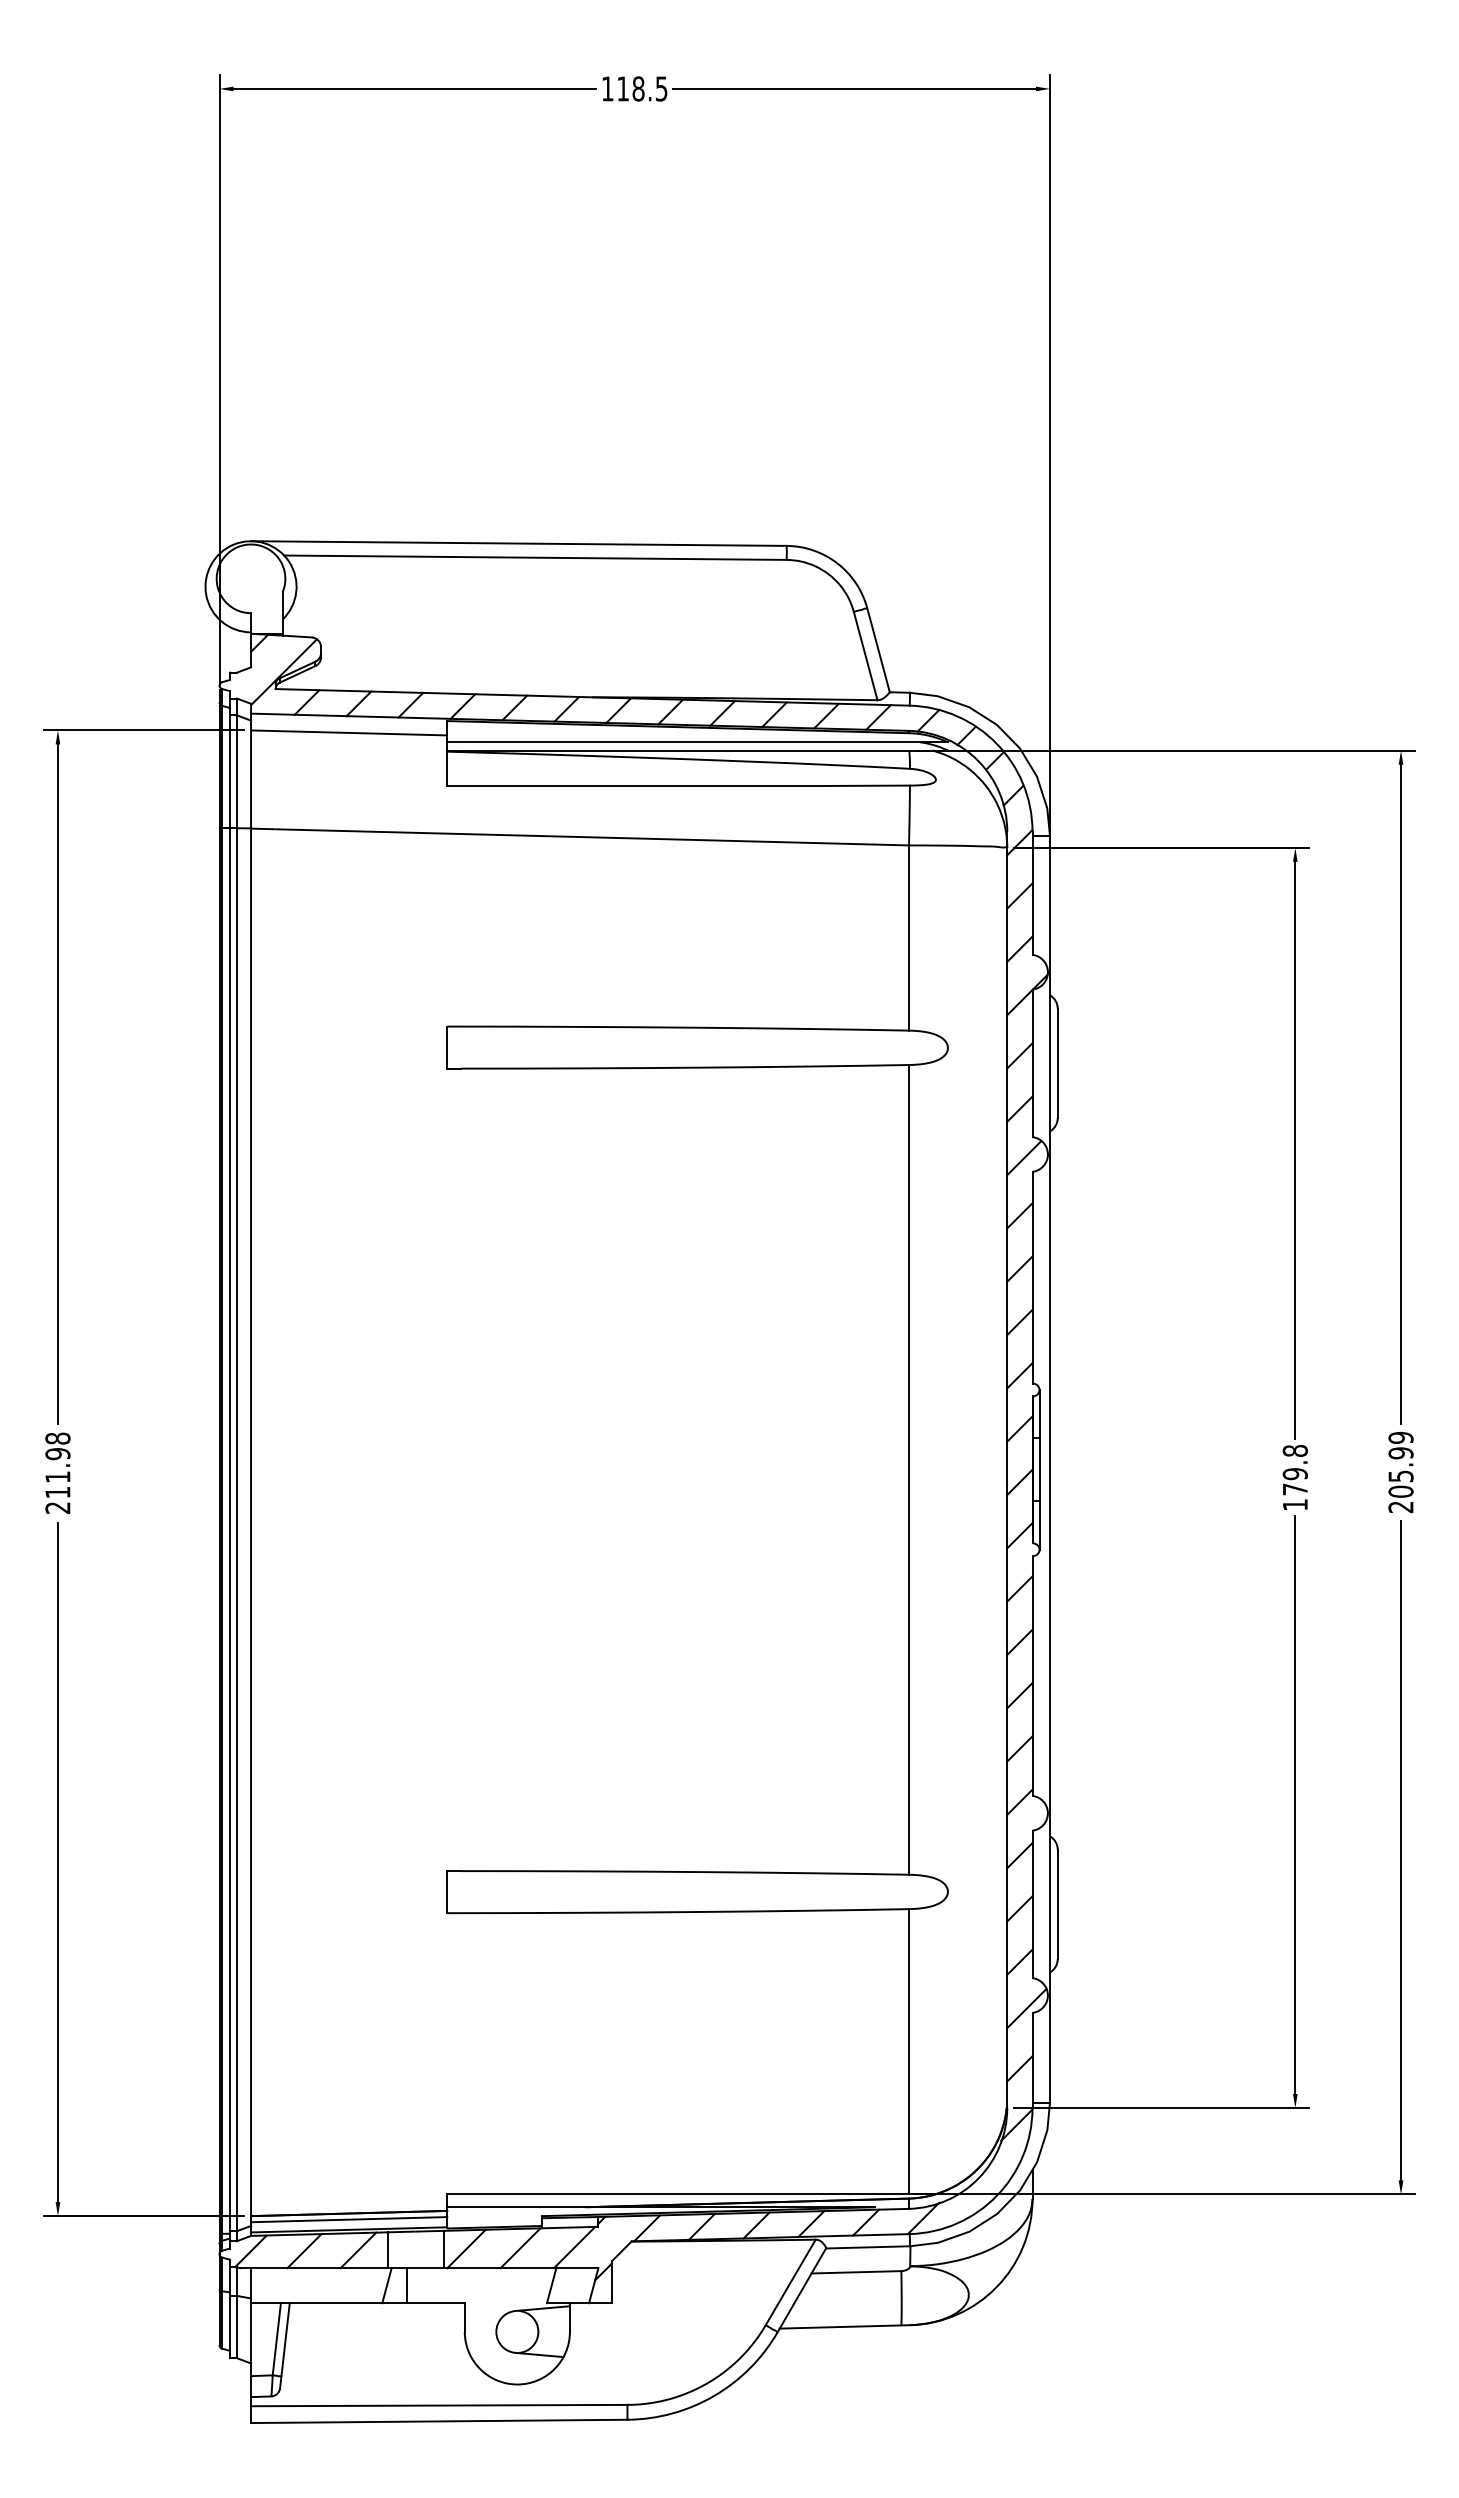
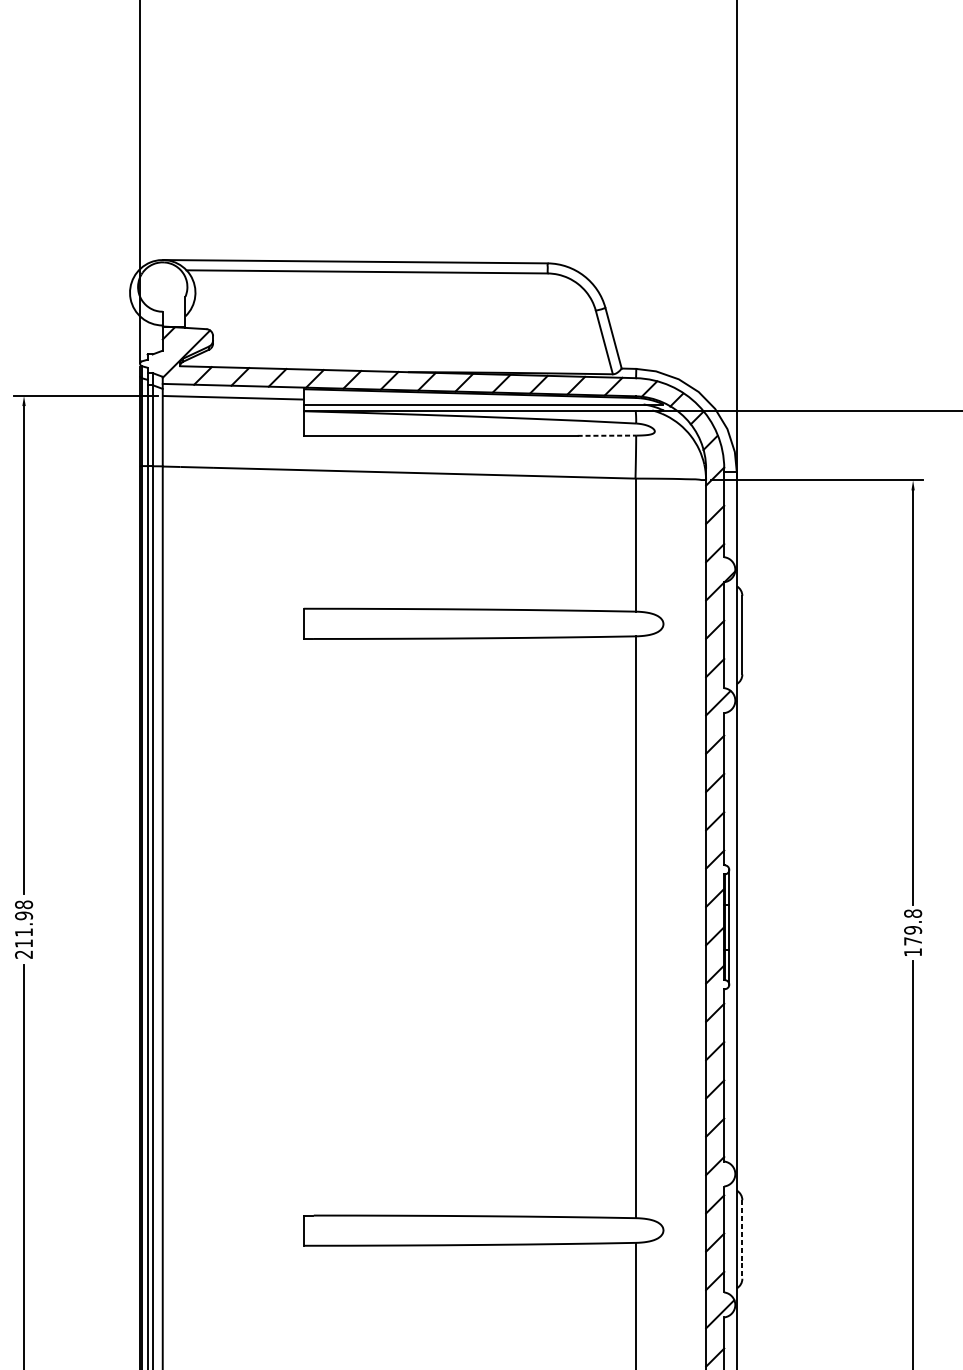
line: (869, 785) -> (607, 435), solid -> dashed
line: (1057, 1904) -> (742, 1239), solid -> dashed

